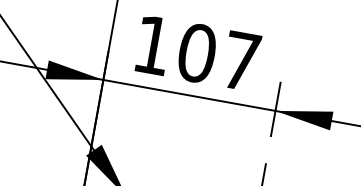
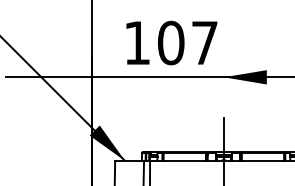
text: (197, 52) -> (171, 42), moved
fill: (74, 75) -> (70, 77), removed
line: (275, 108) -> (223, 75), removed

